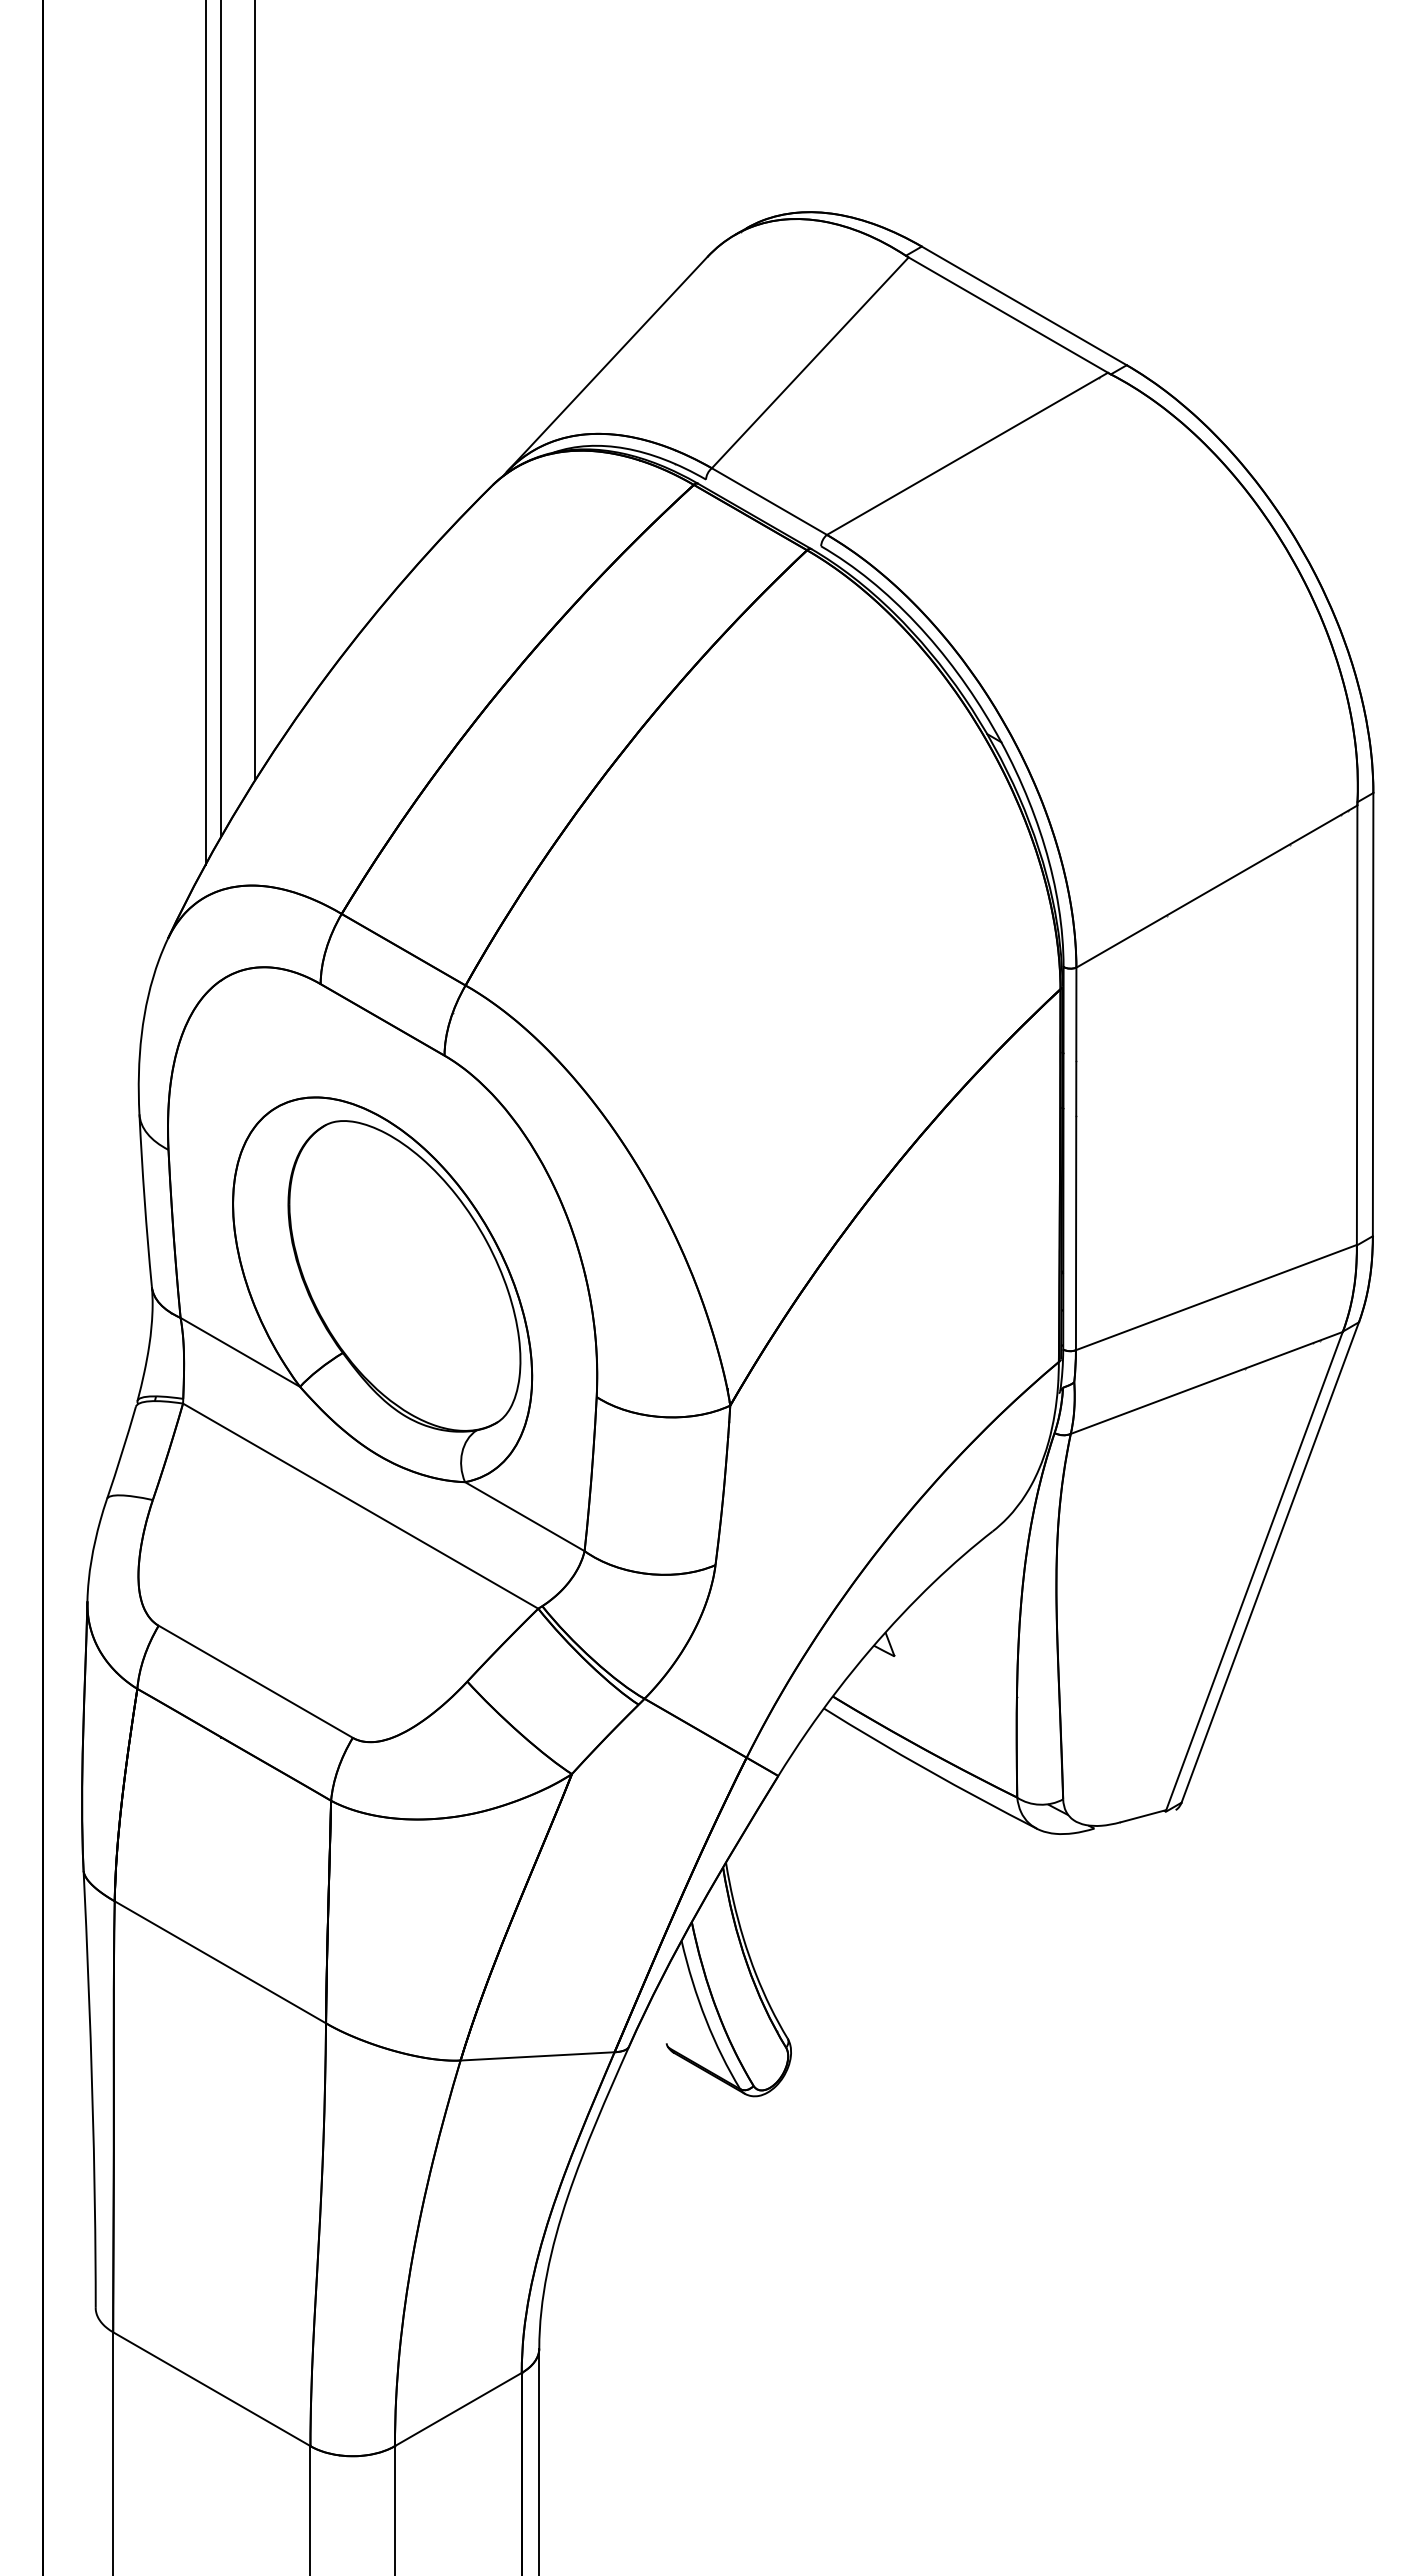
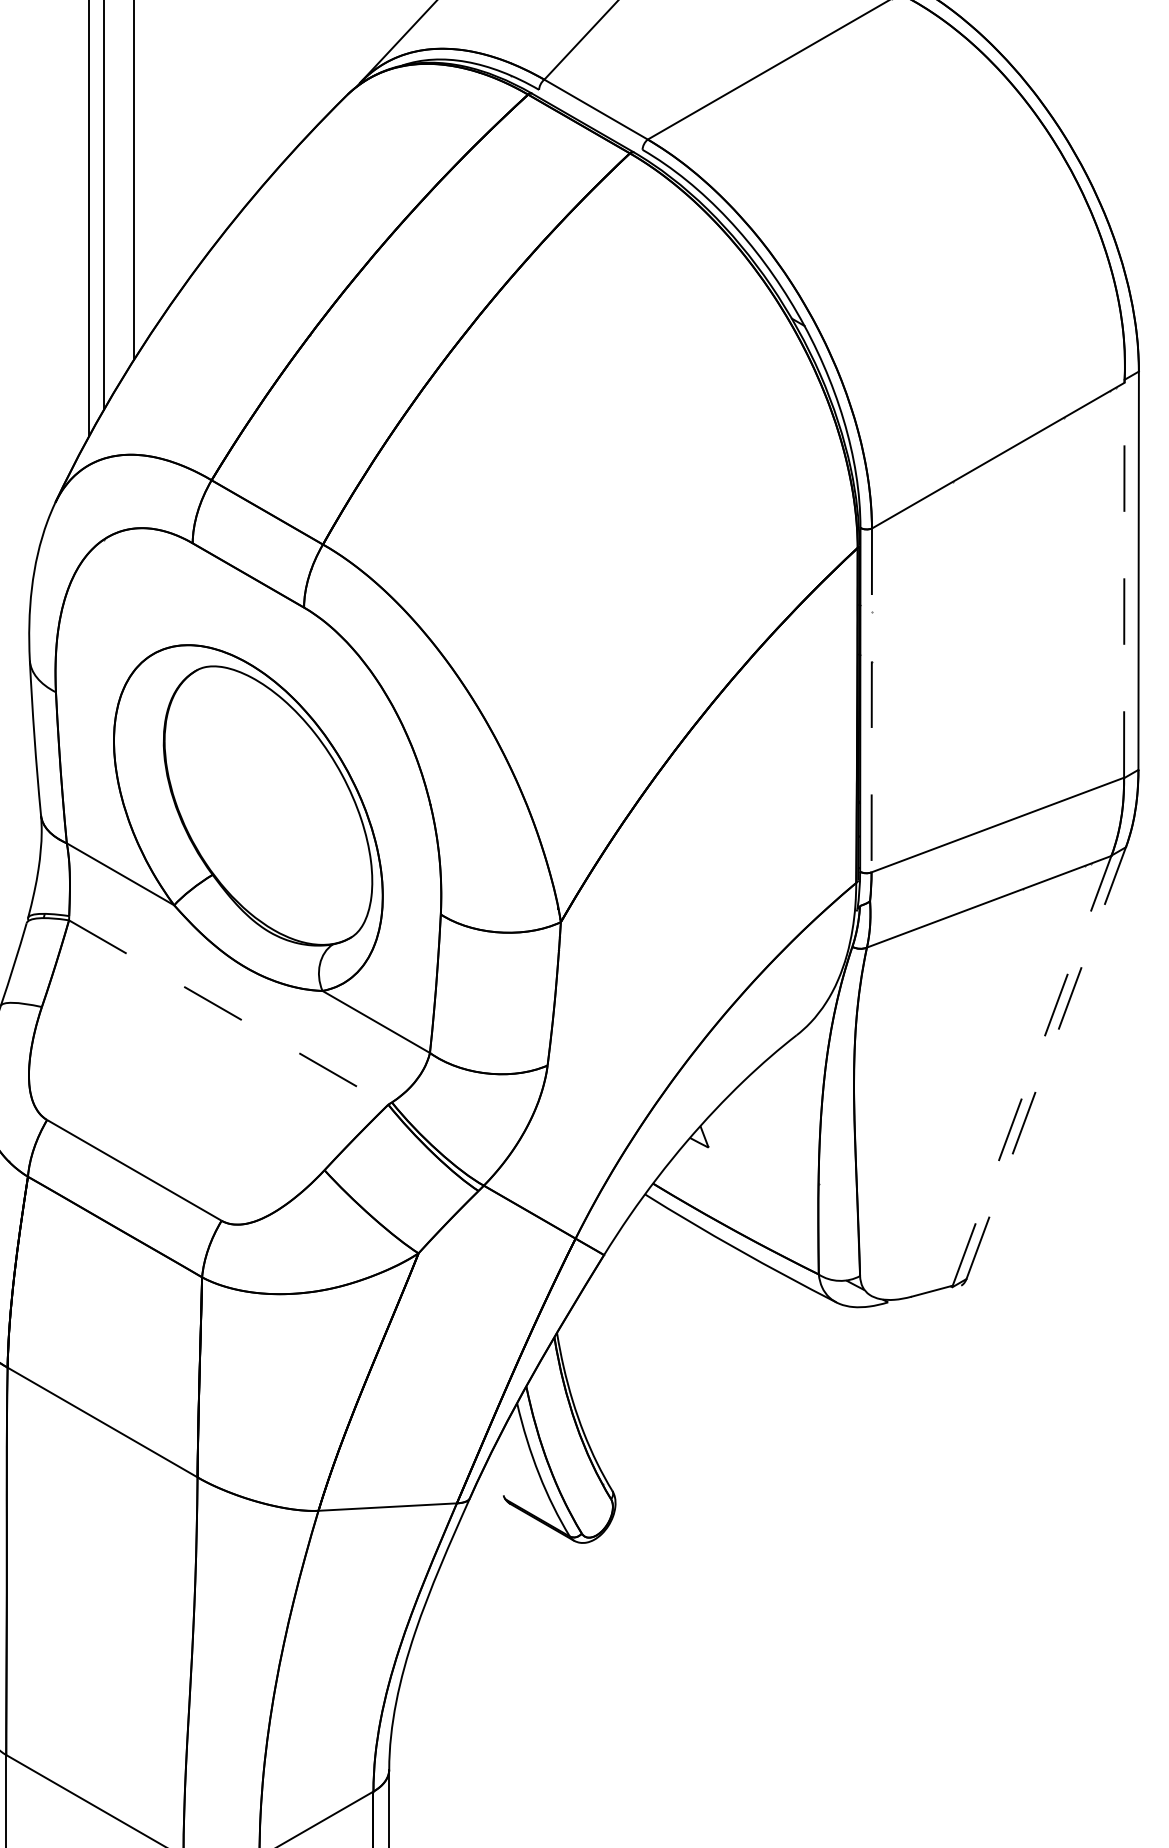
line: (1357, 1025) -> (1124, 580), solid -> dashed
line: (1076, 1159) -> (872, 700), solid -> dashed
line: (361, 1506) -> (229, 1012), solid -> dashed
line: (1270, 1562) -> (1046, 1063), solid -> dashed
line: (1254, 1571) -> (1032, 1071), solid -> dashed

